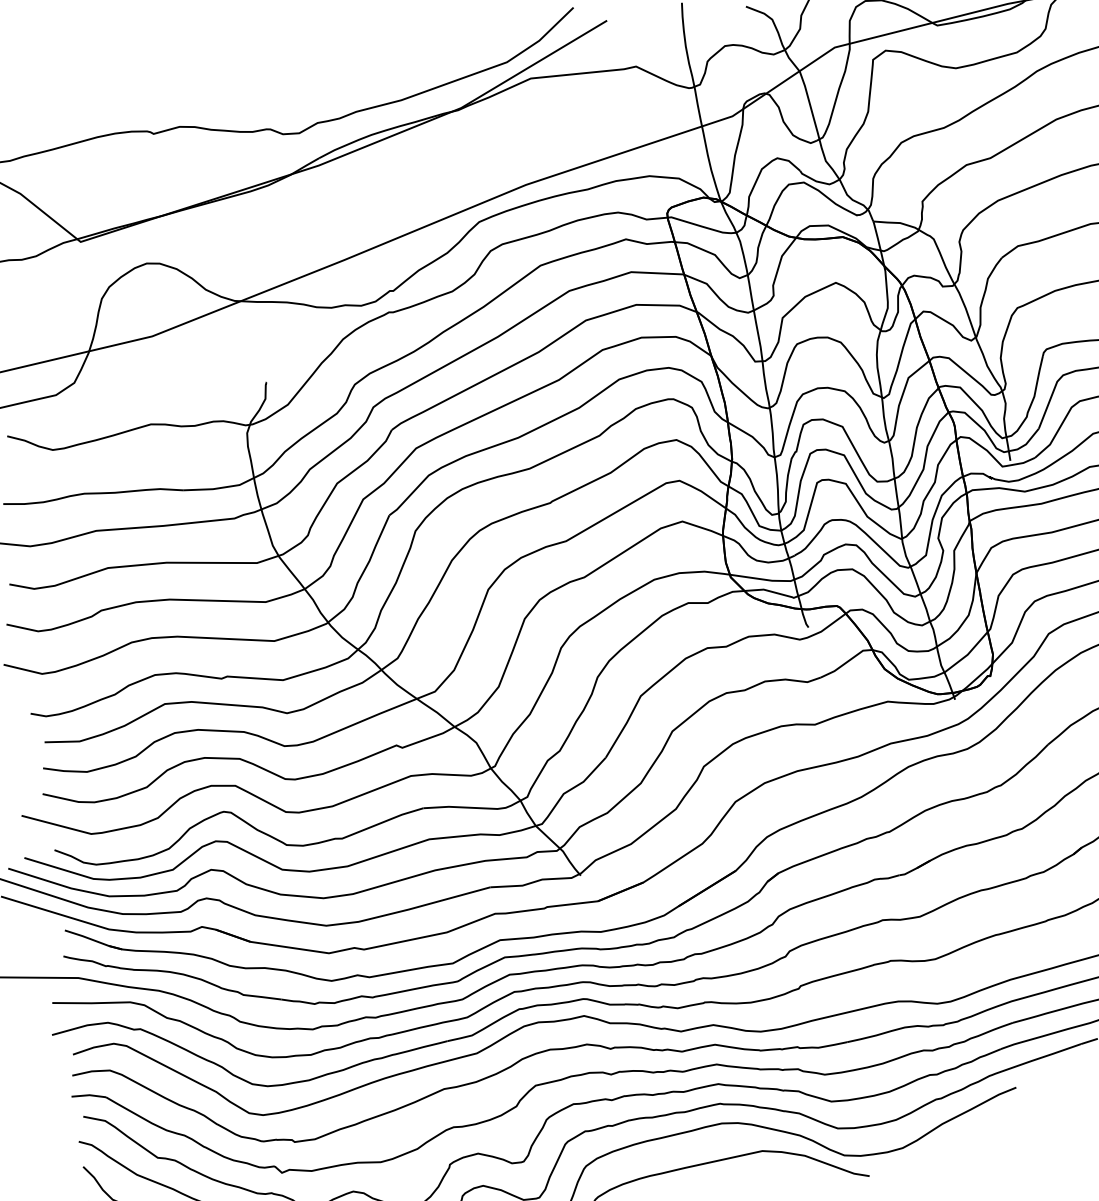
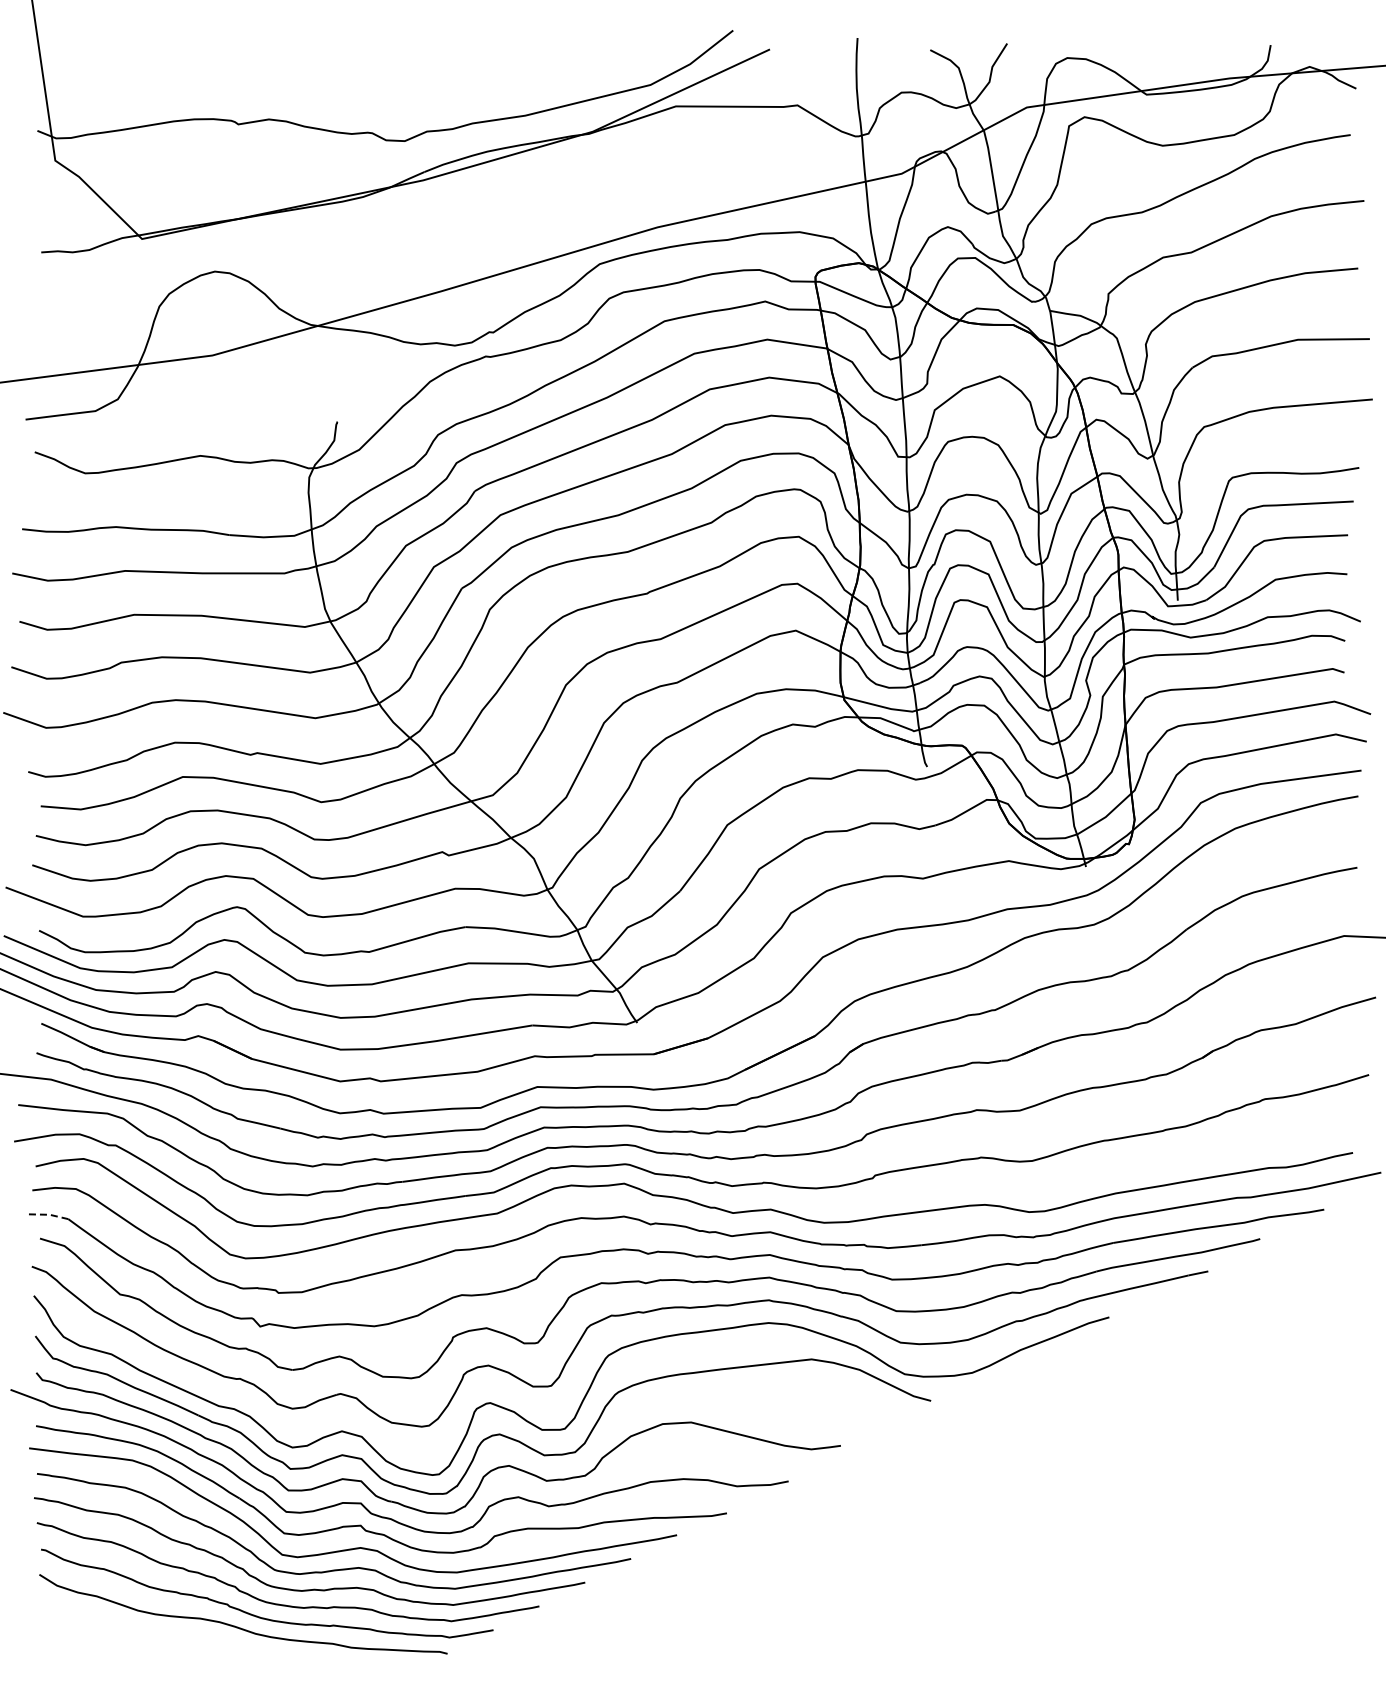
line: (89, 1094) -> (49, 1214), solid -> dashed

